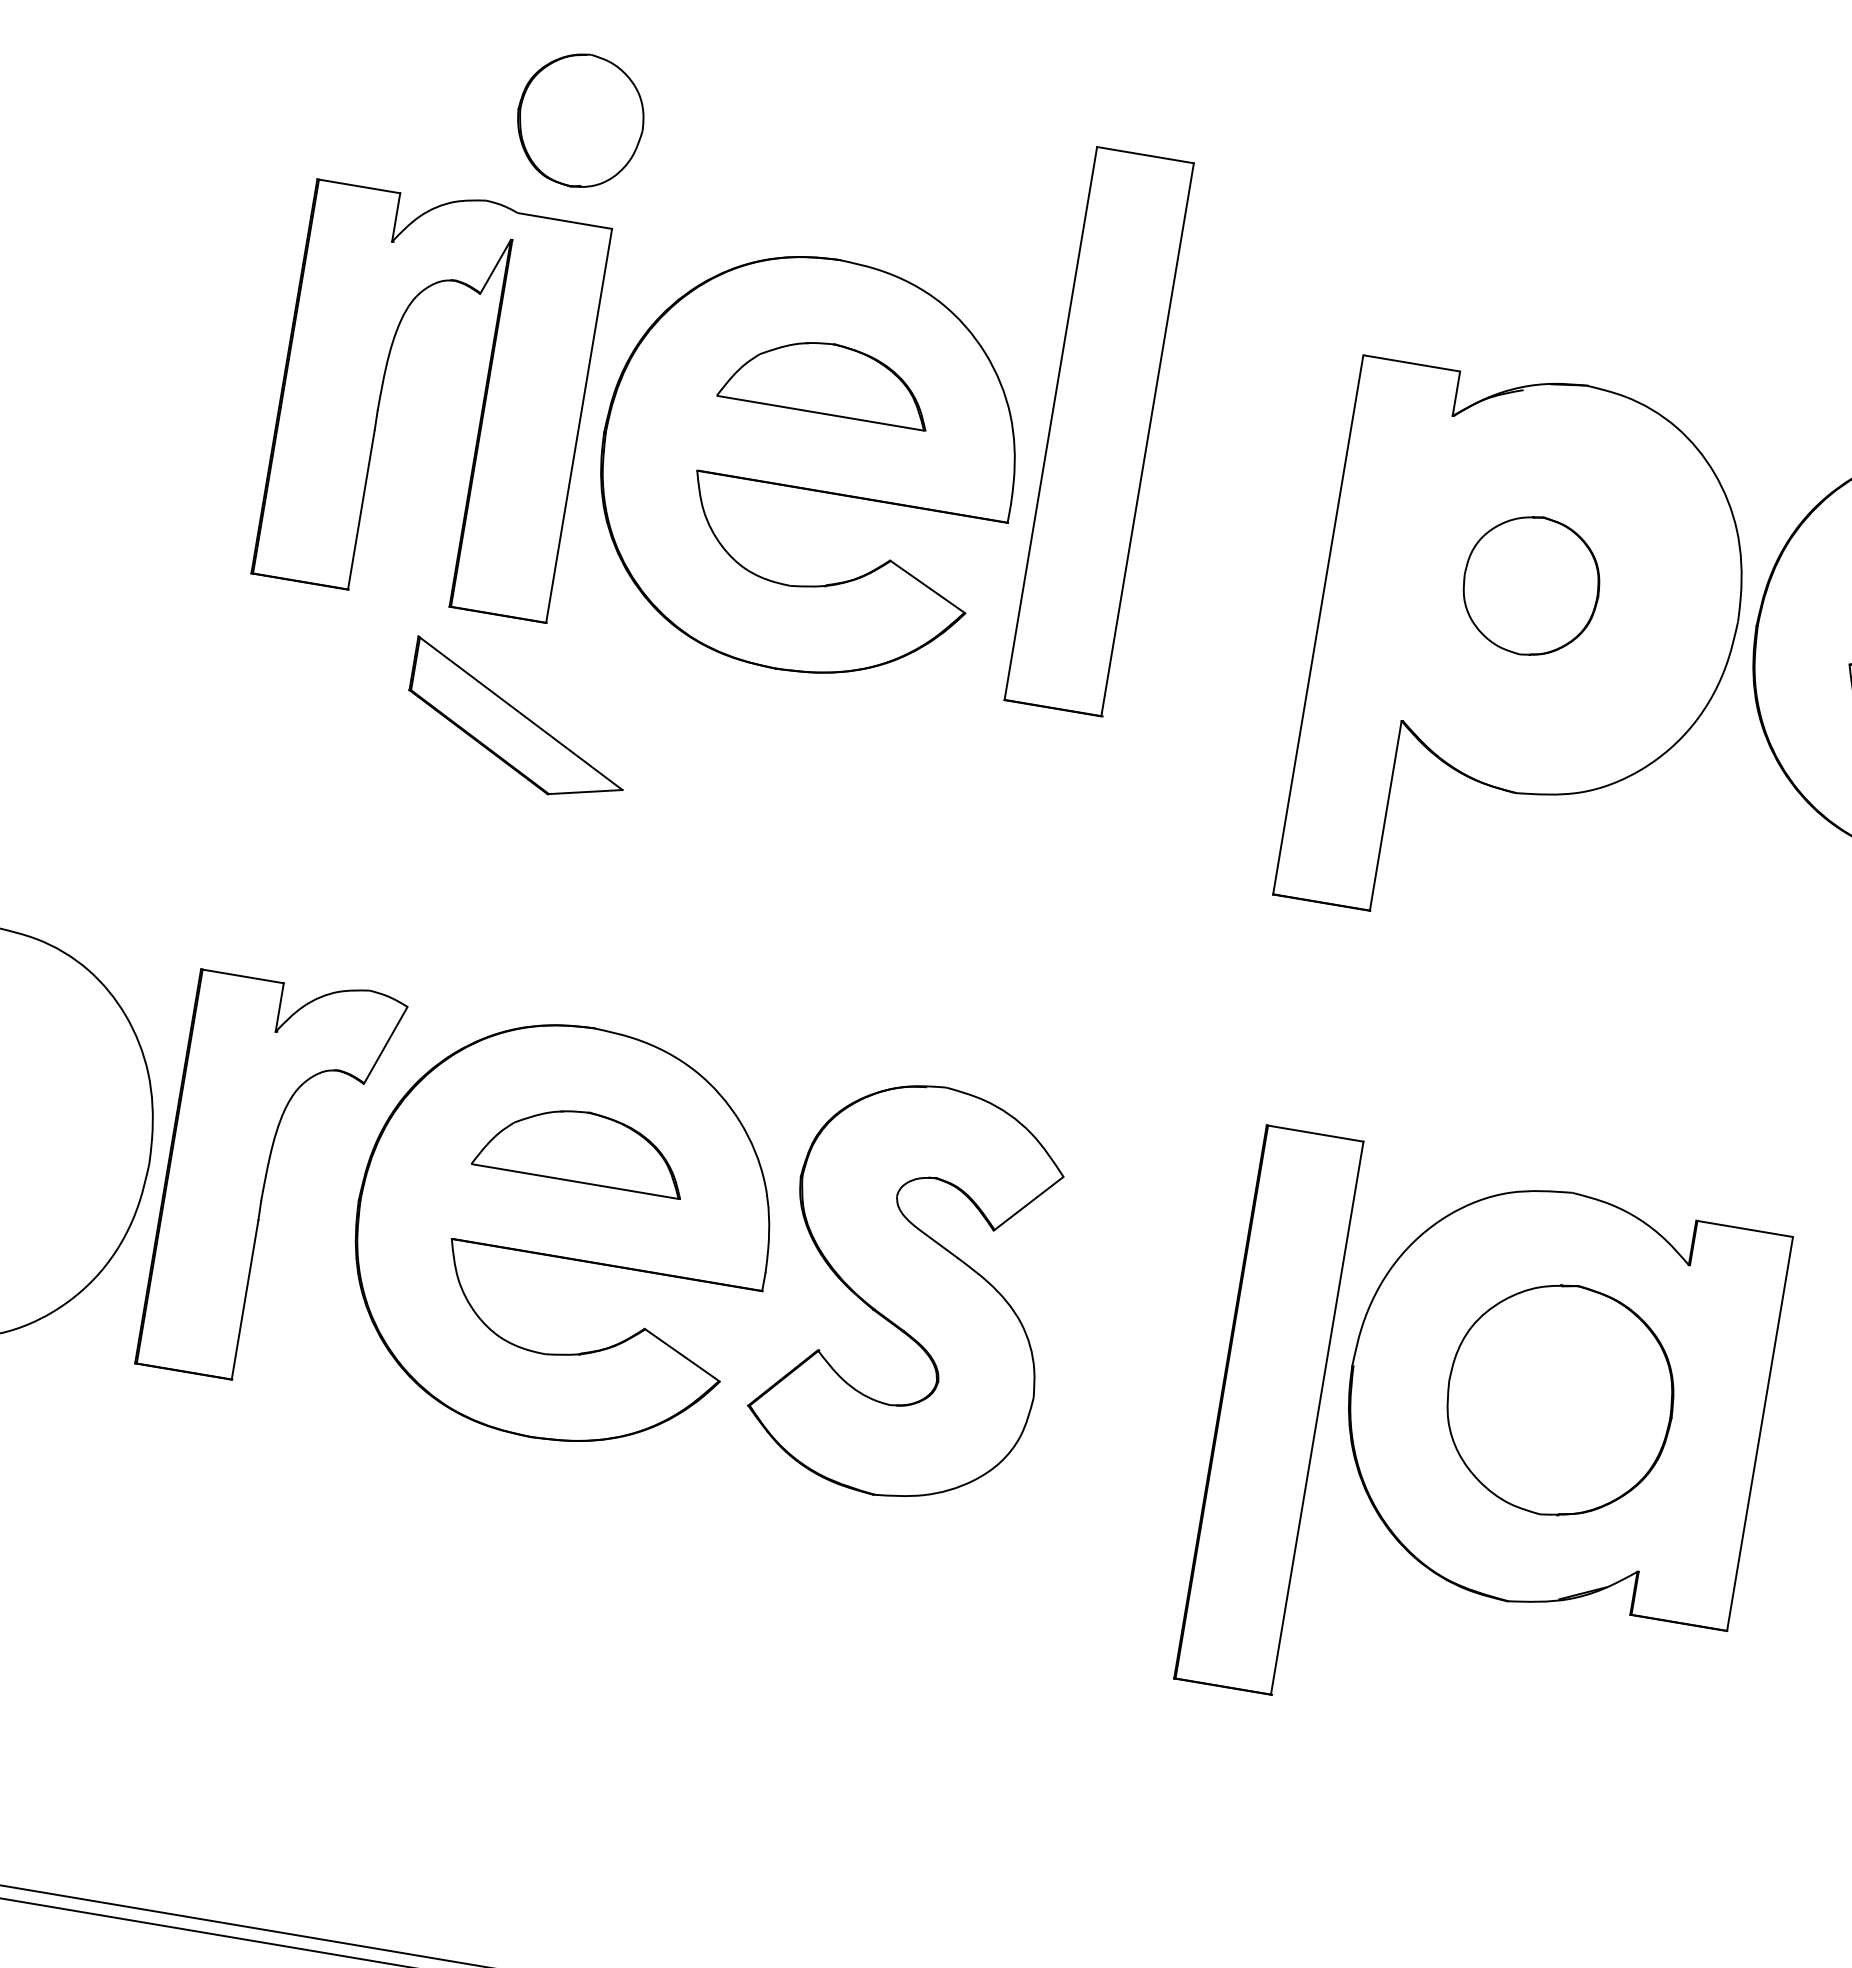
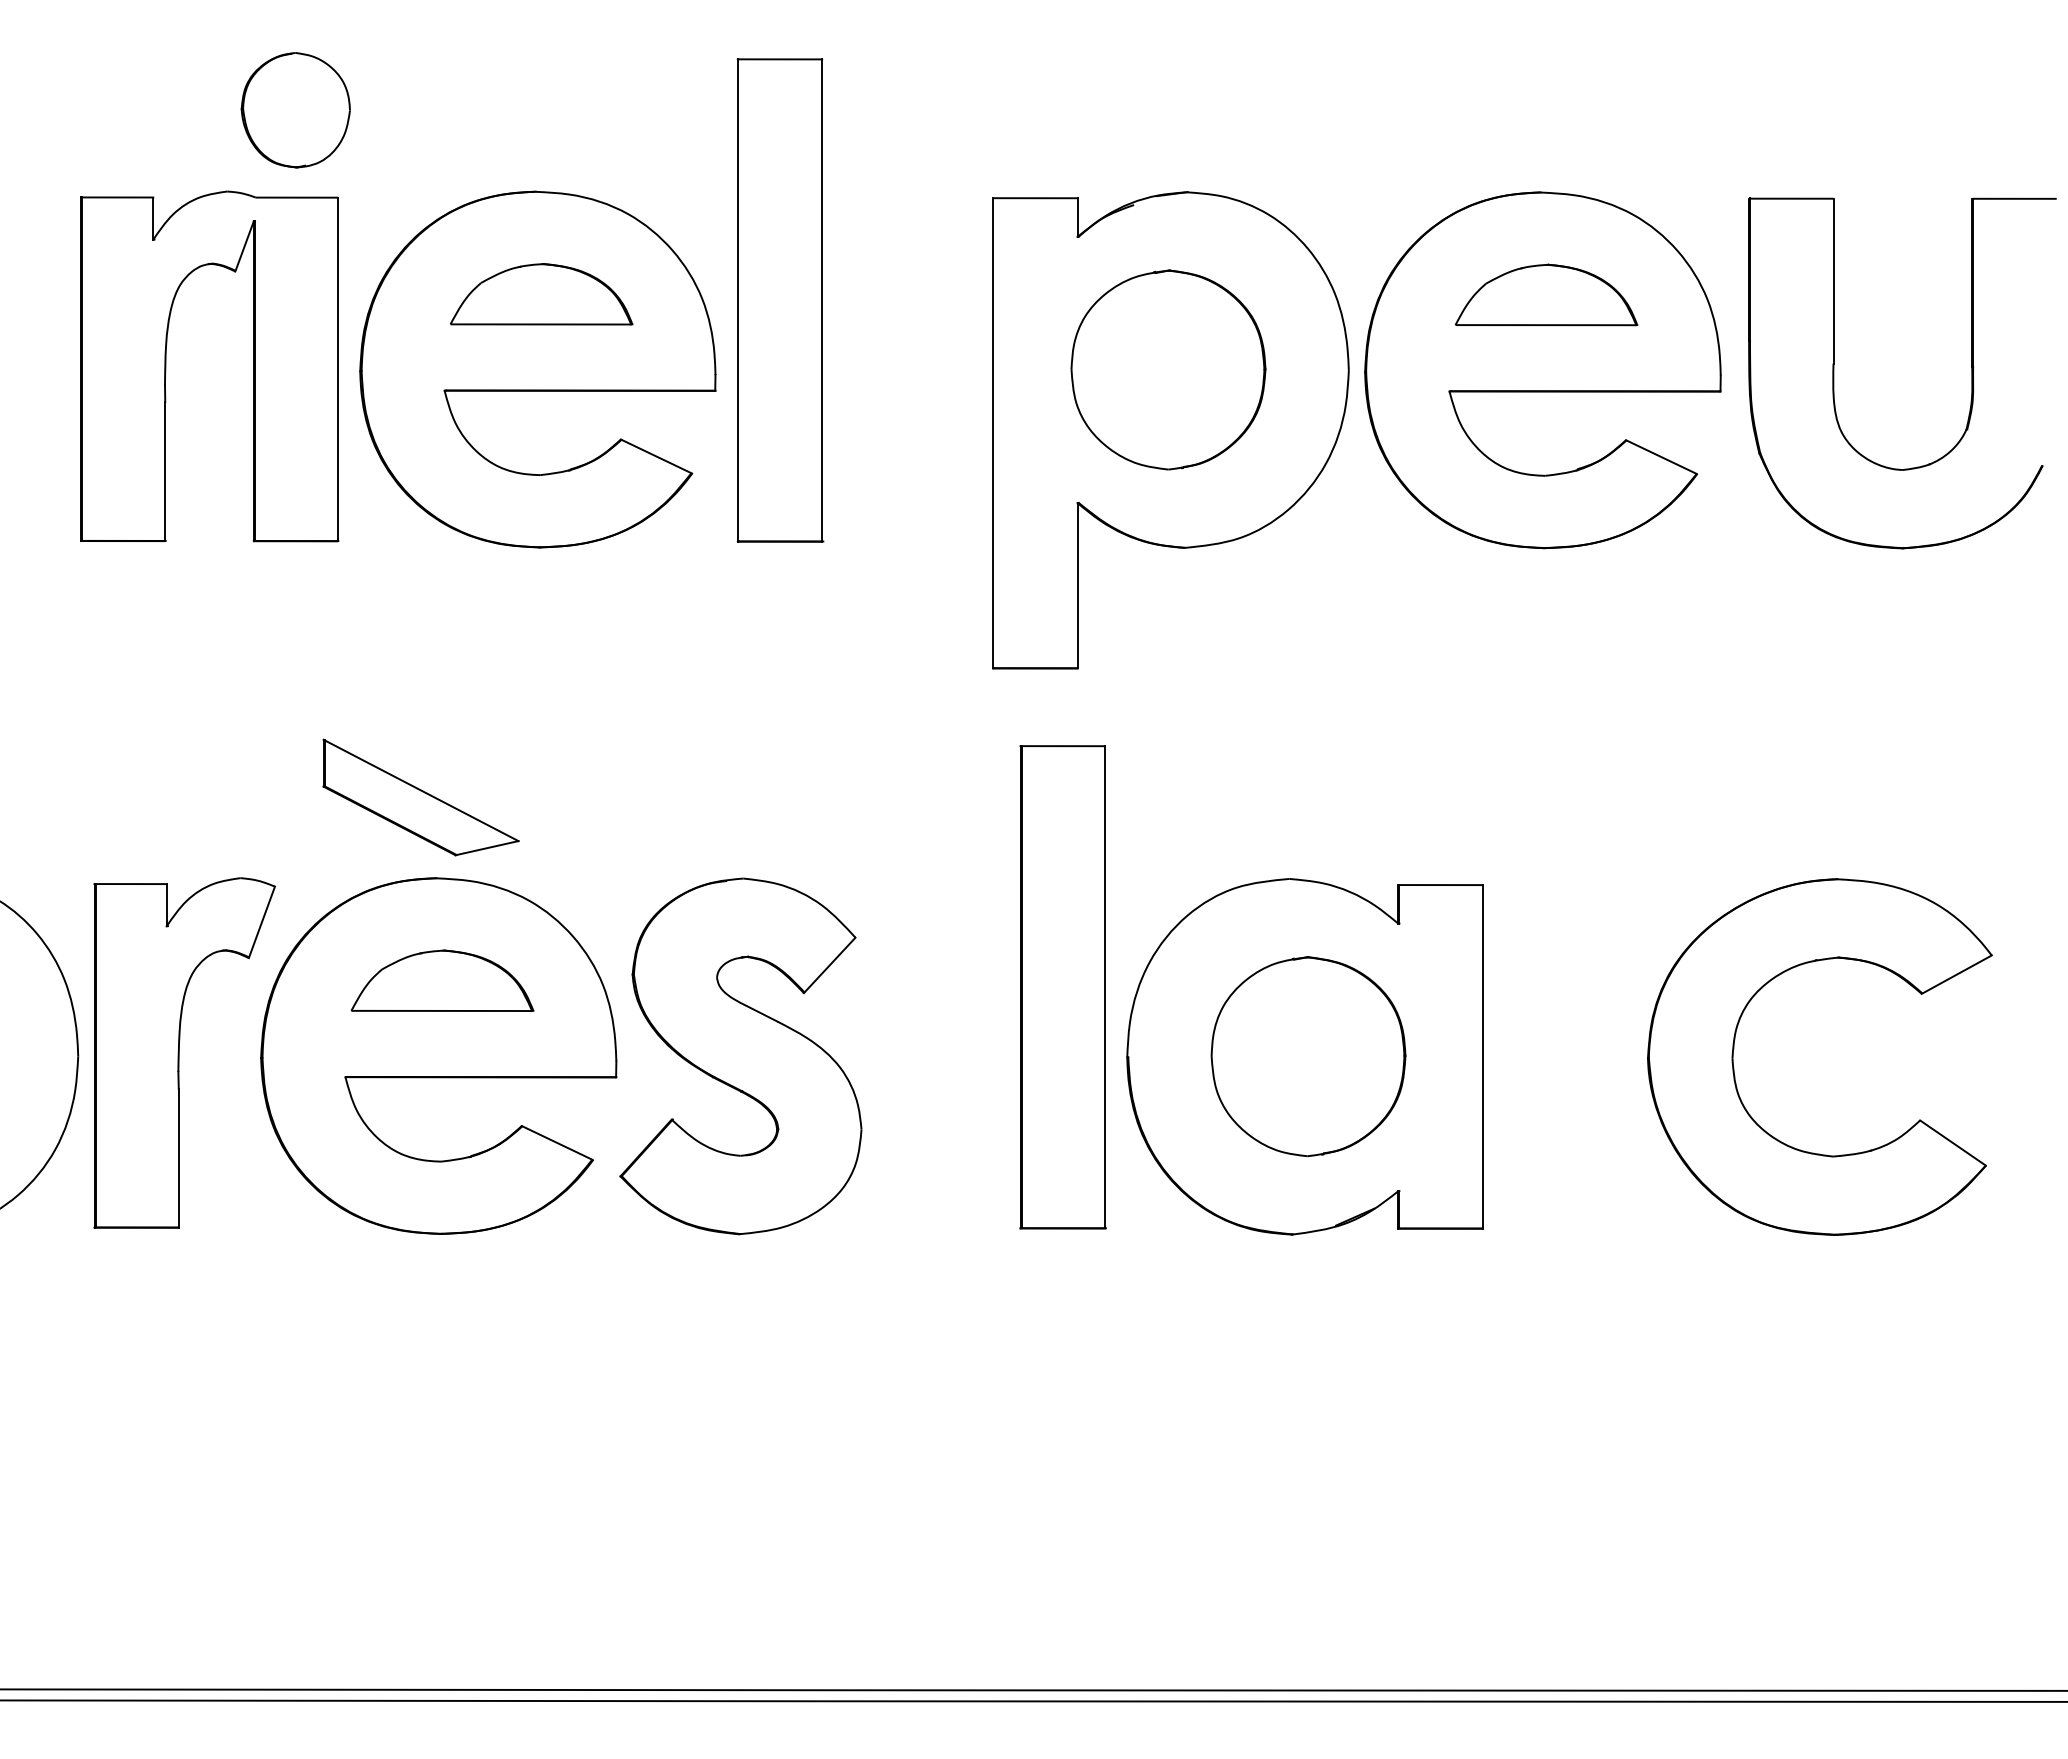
part: (1531, 585) -> (1168, 369), size x1.67
part: (518, 721) -> (420, 797), moved
part: (1268, 1410) -> (1062, 987), moved

